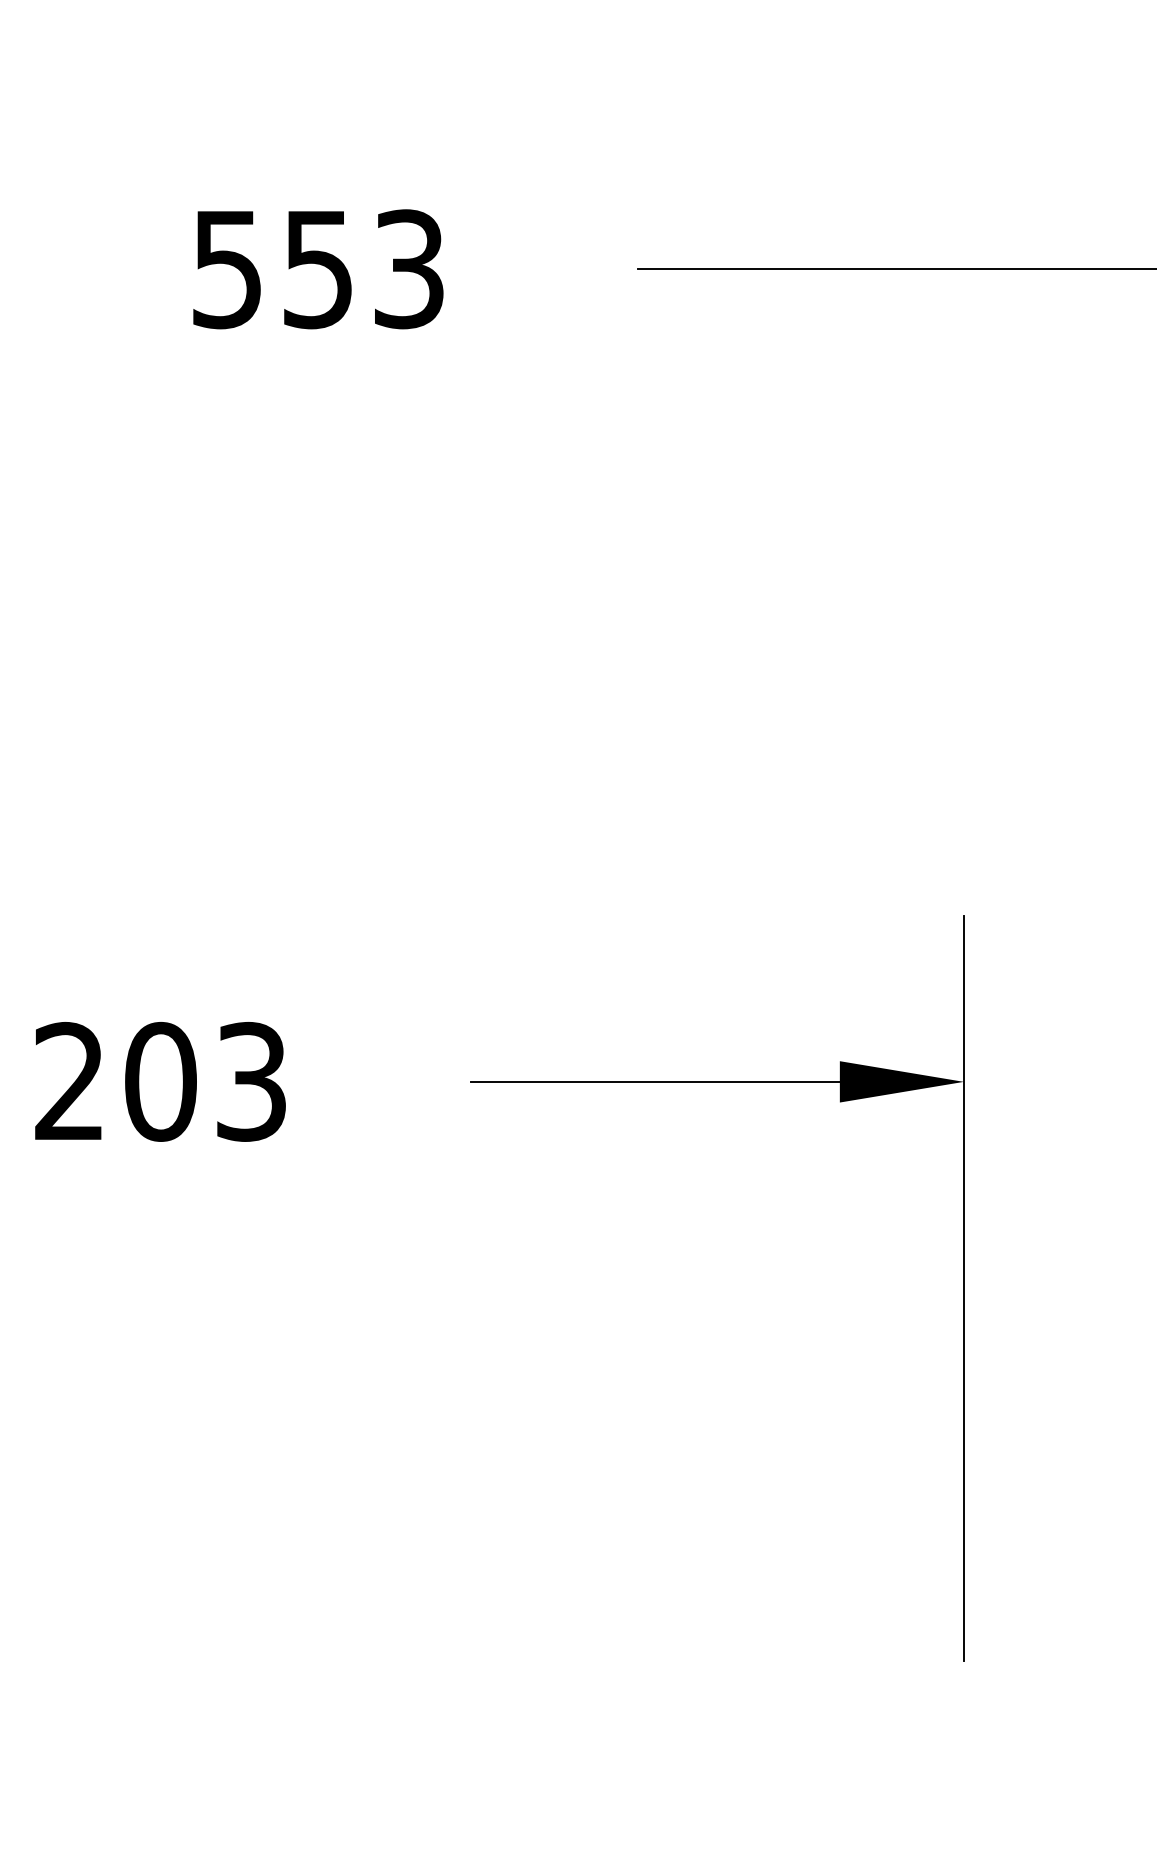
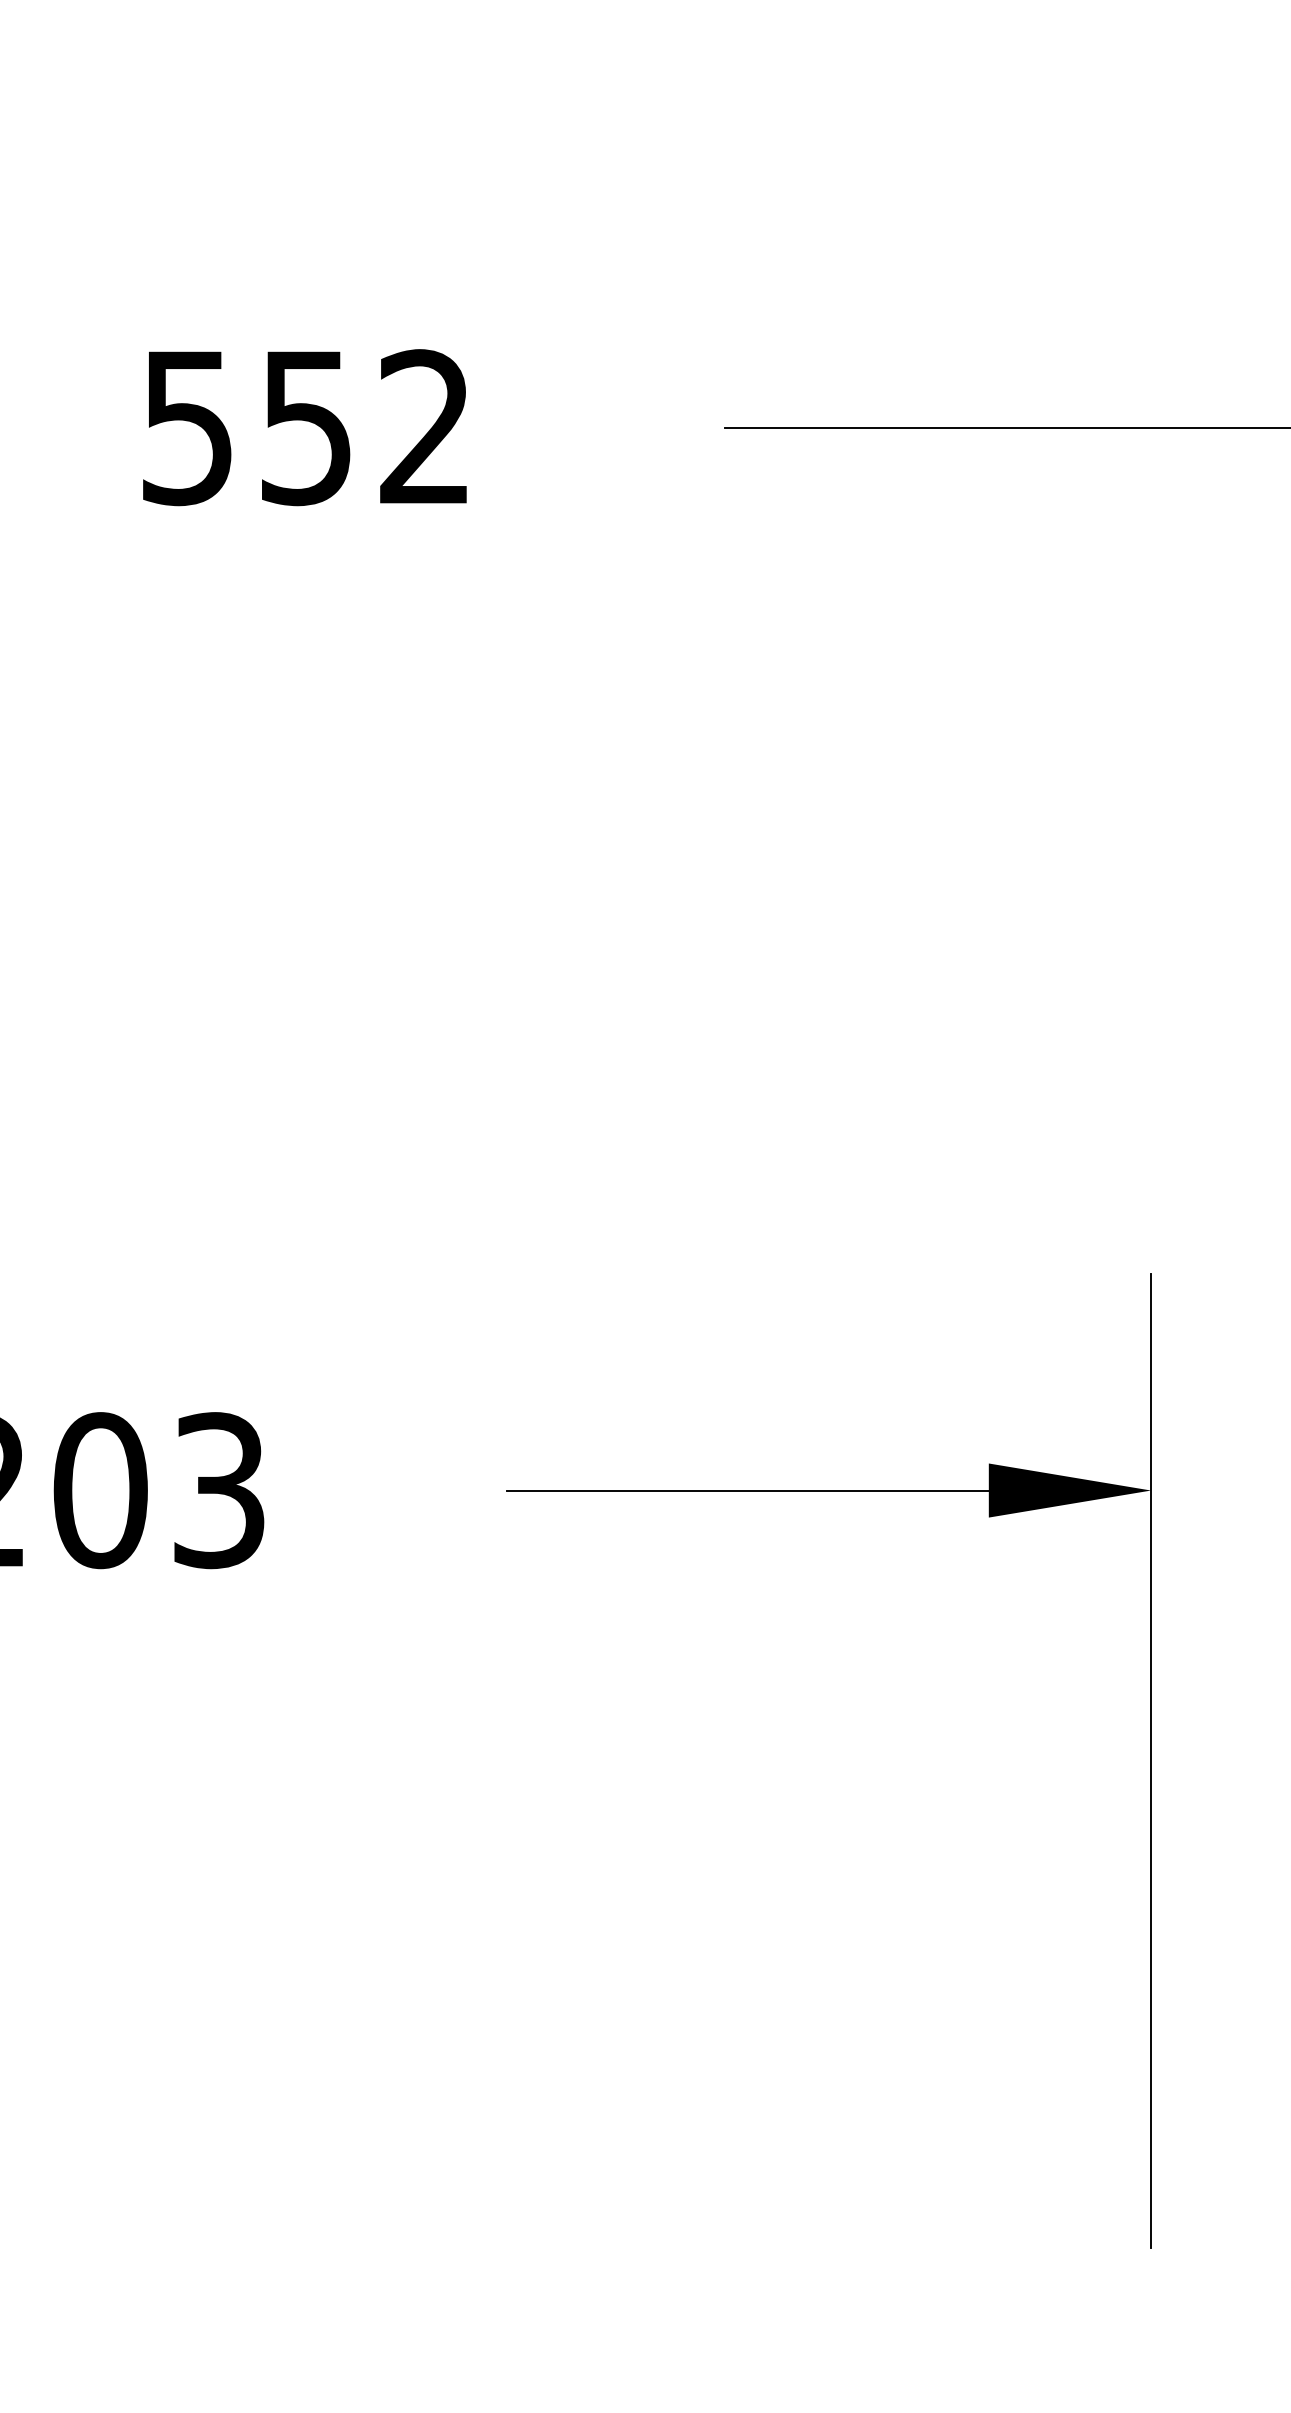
text: (408, 269) -> (424, 427), 553 -> 552

